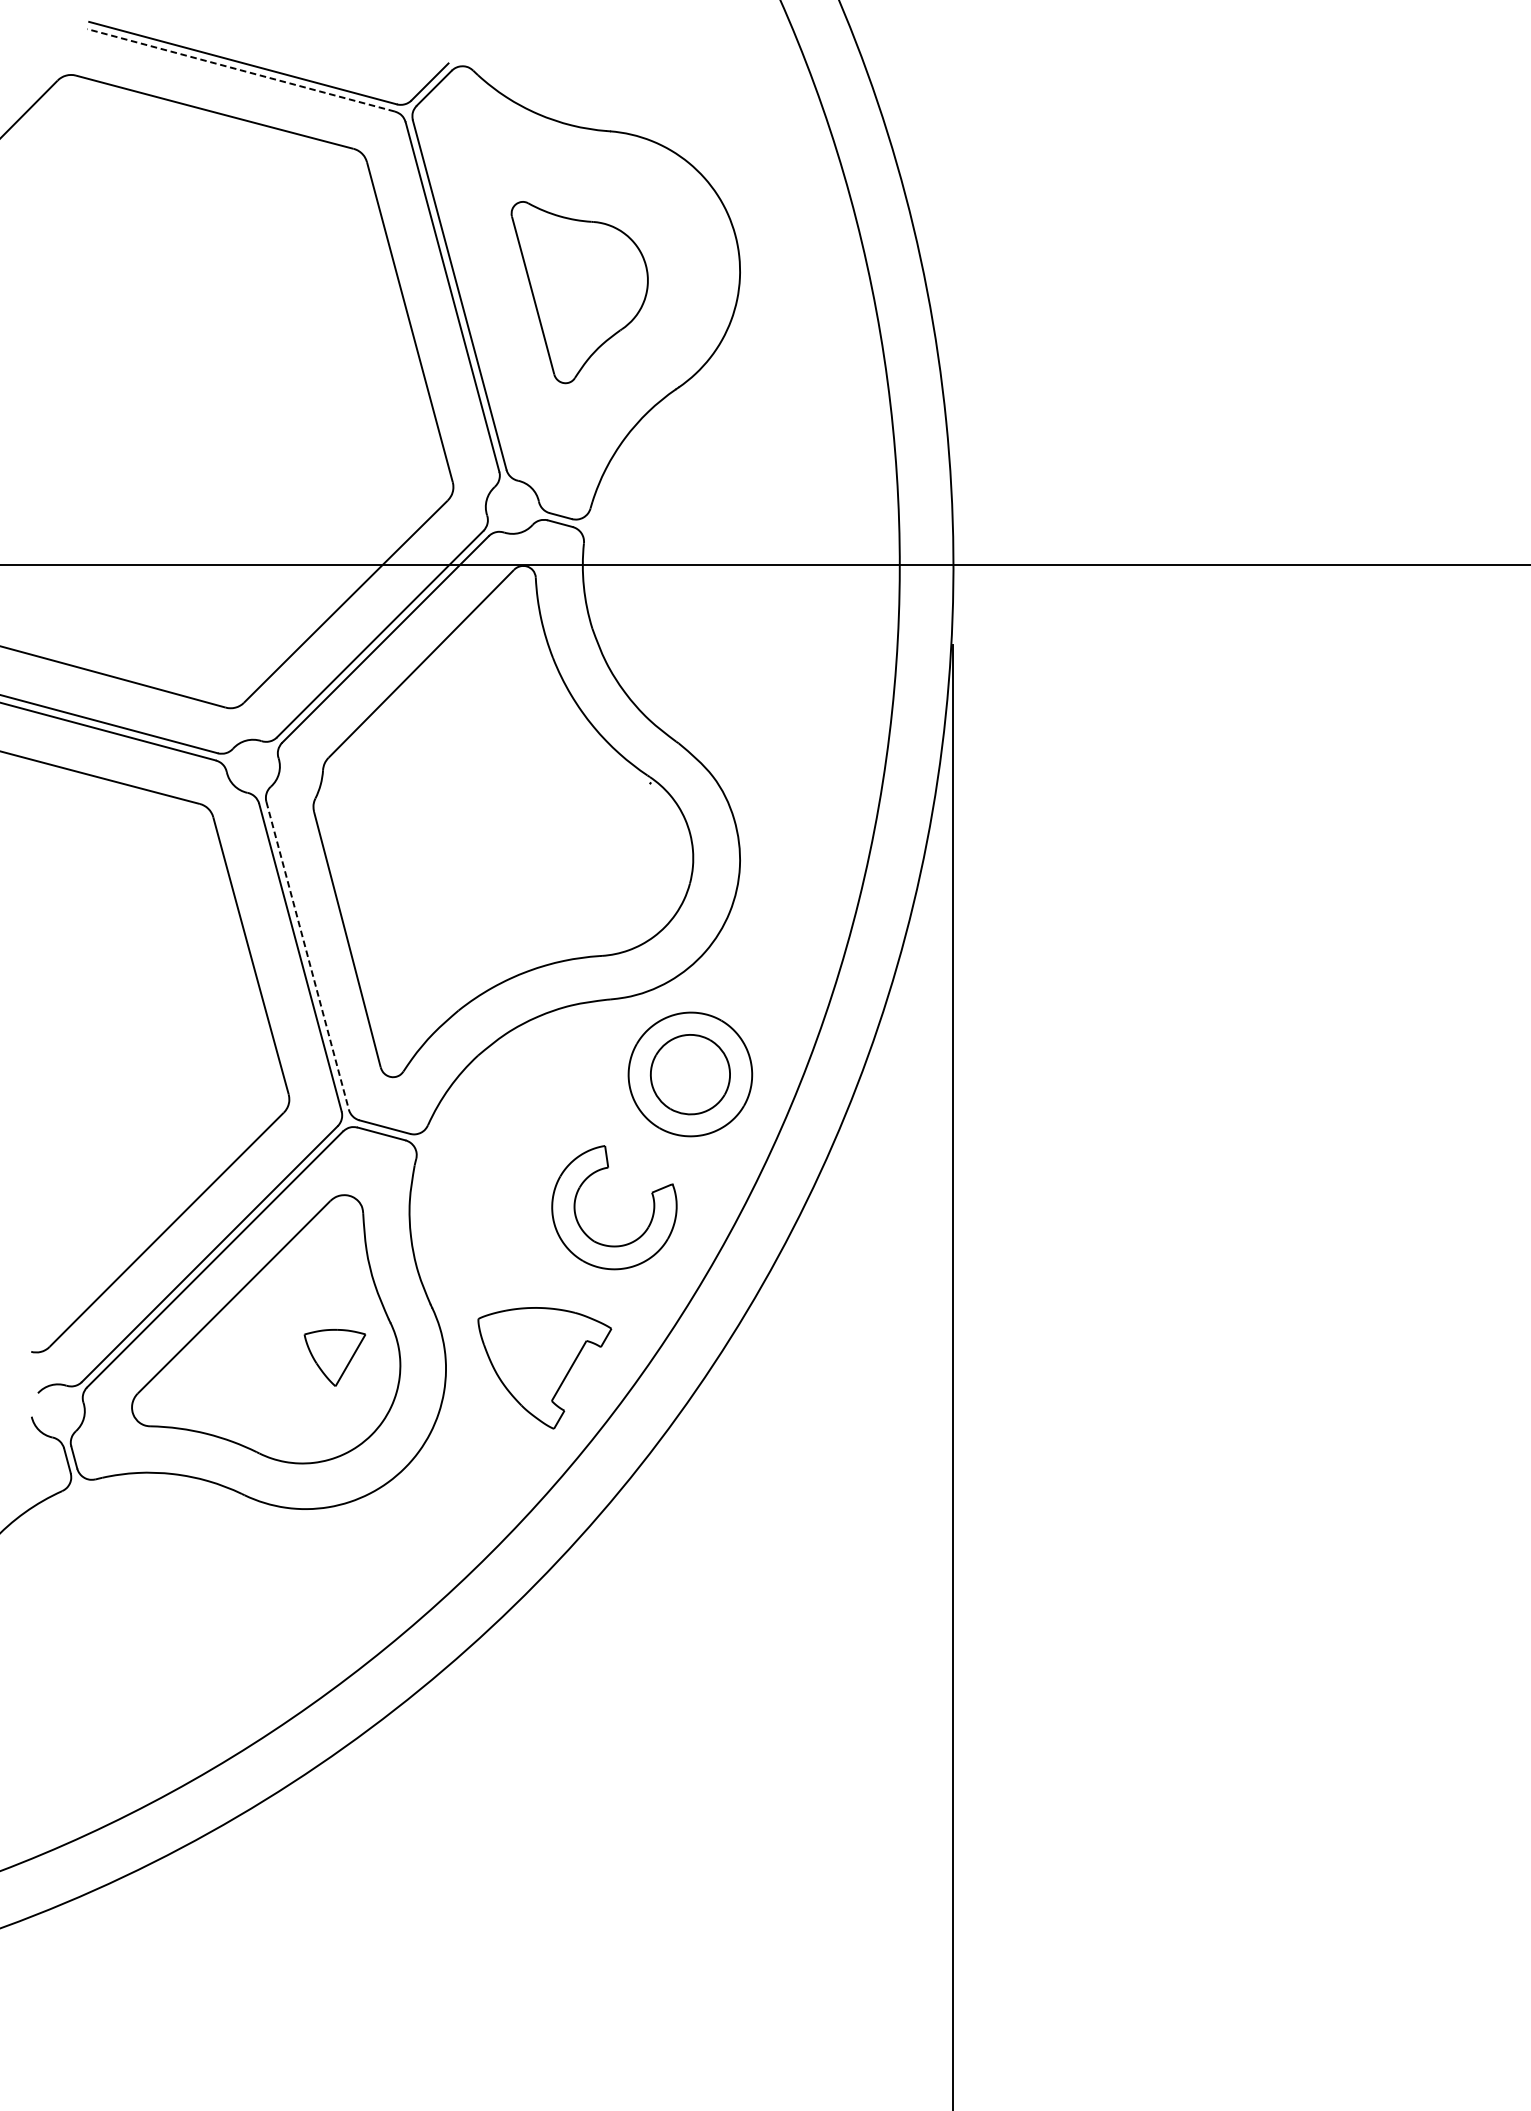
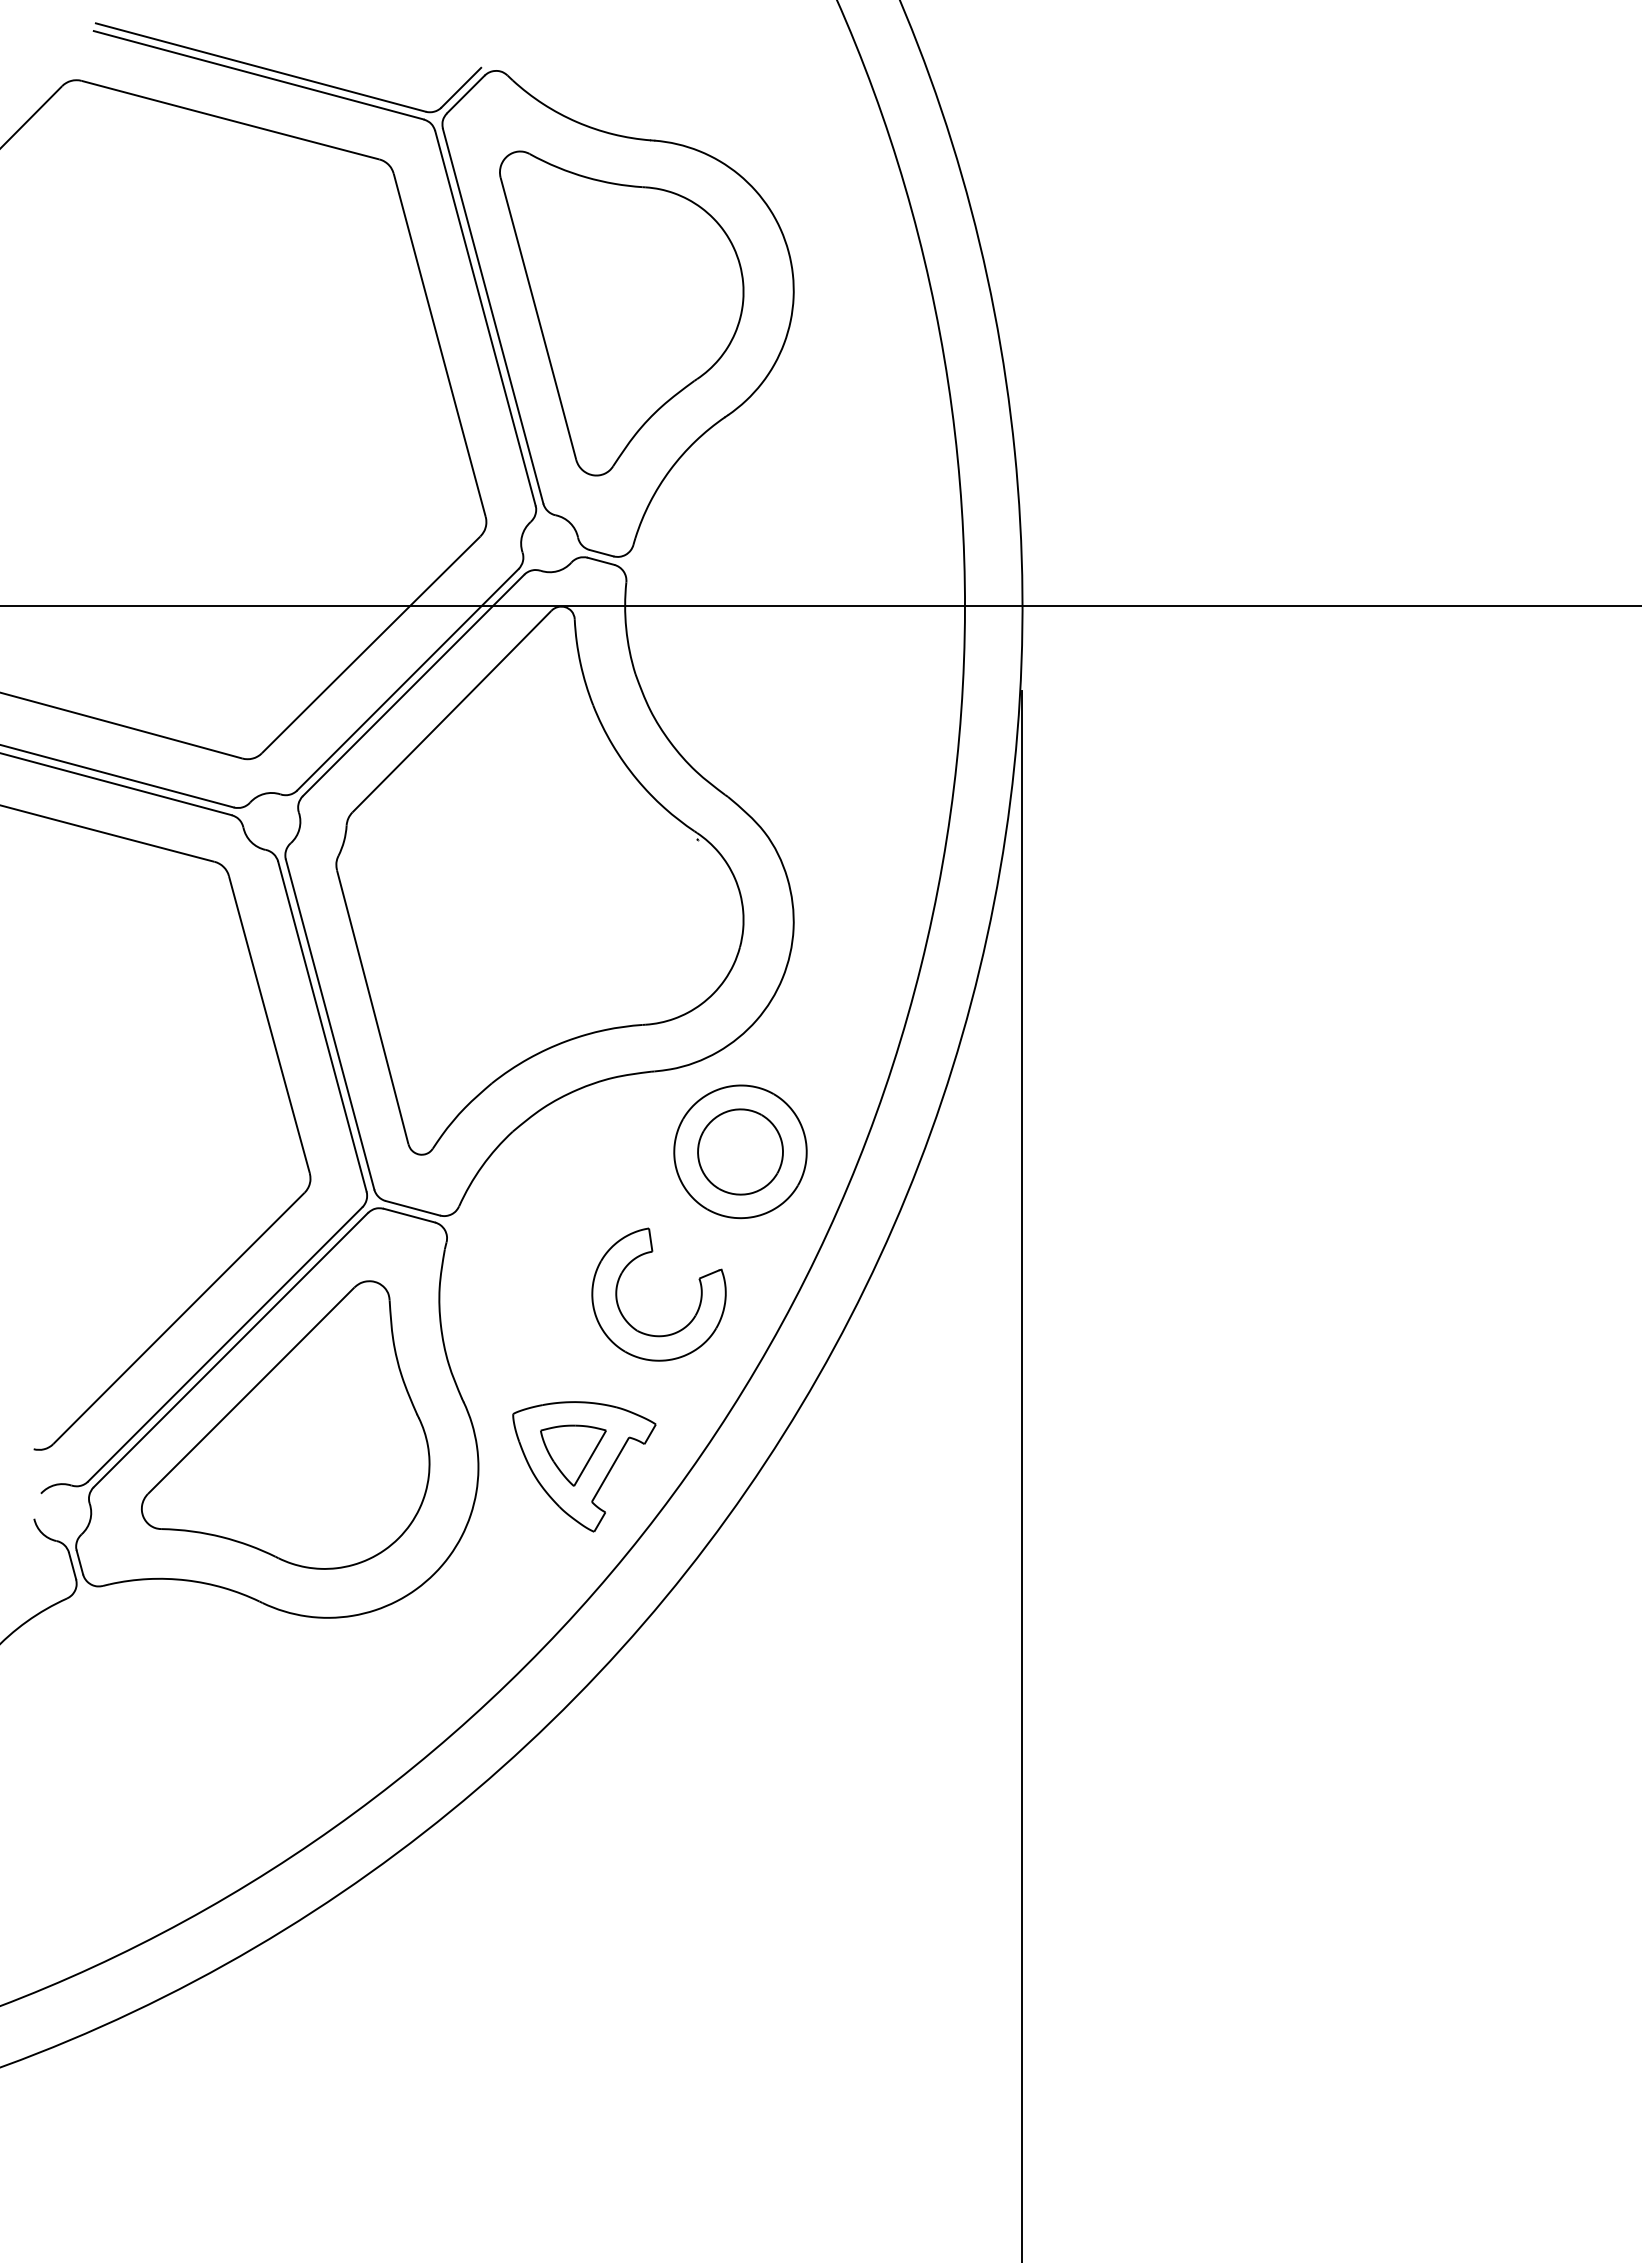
line: (240, 70) -> (258, 75), dashed -> solid
part: (579, 292) -> (621, 313), size x1.67
line: (308, 955) -> (330, 1024), dashed -> solid
part: (335, 1357) -> (573, 1455), moved

